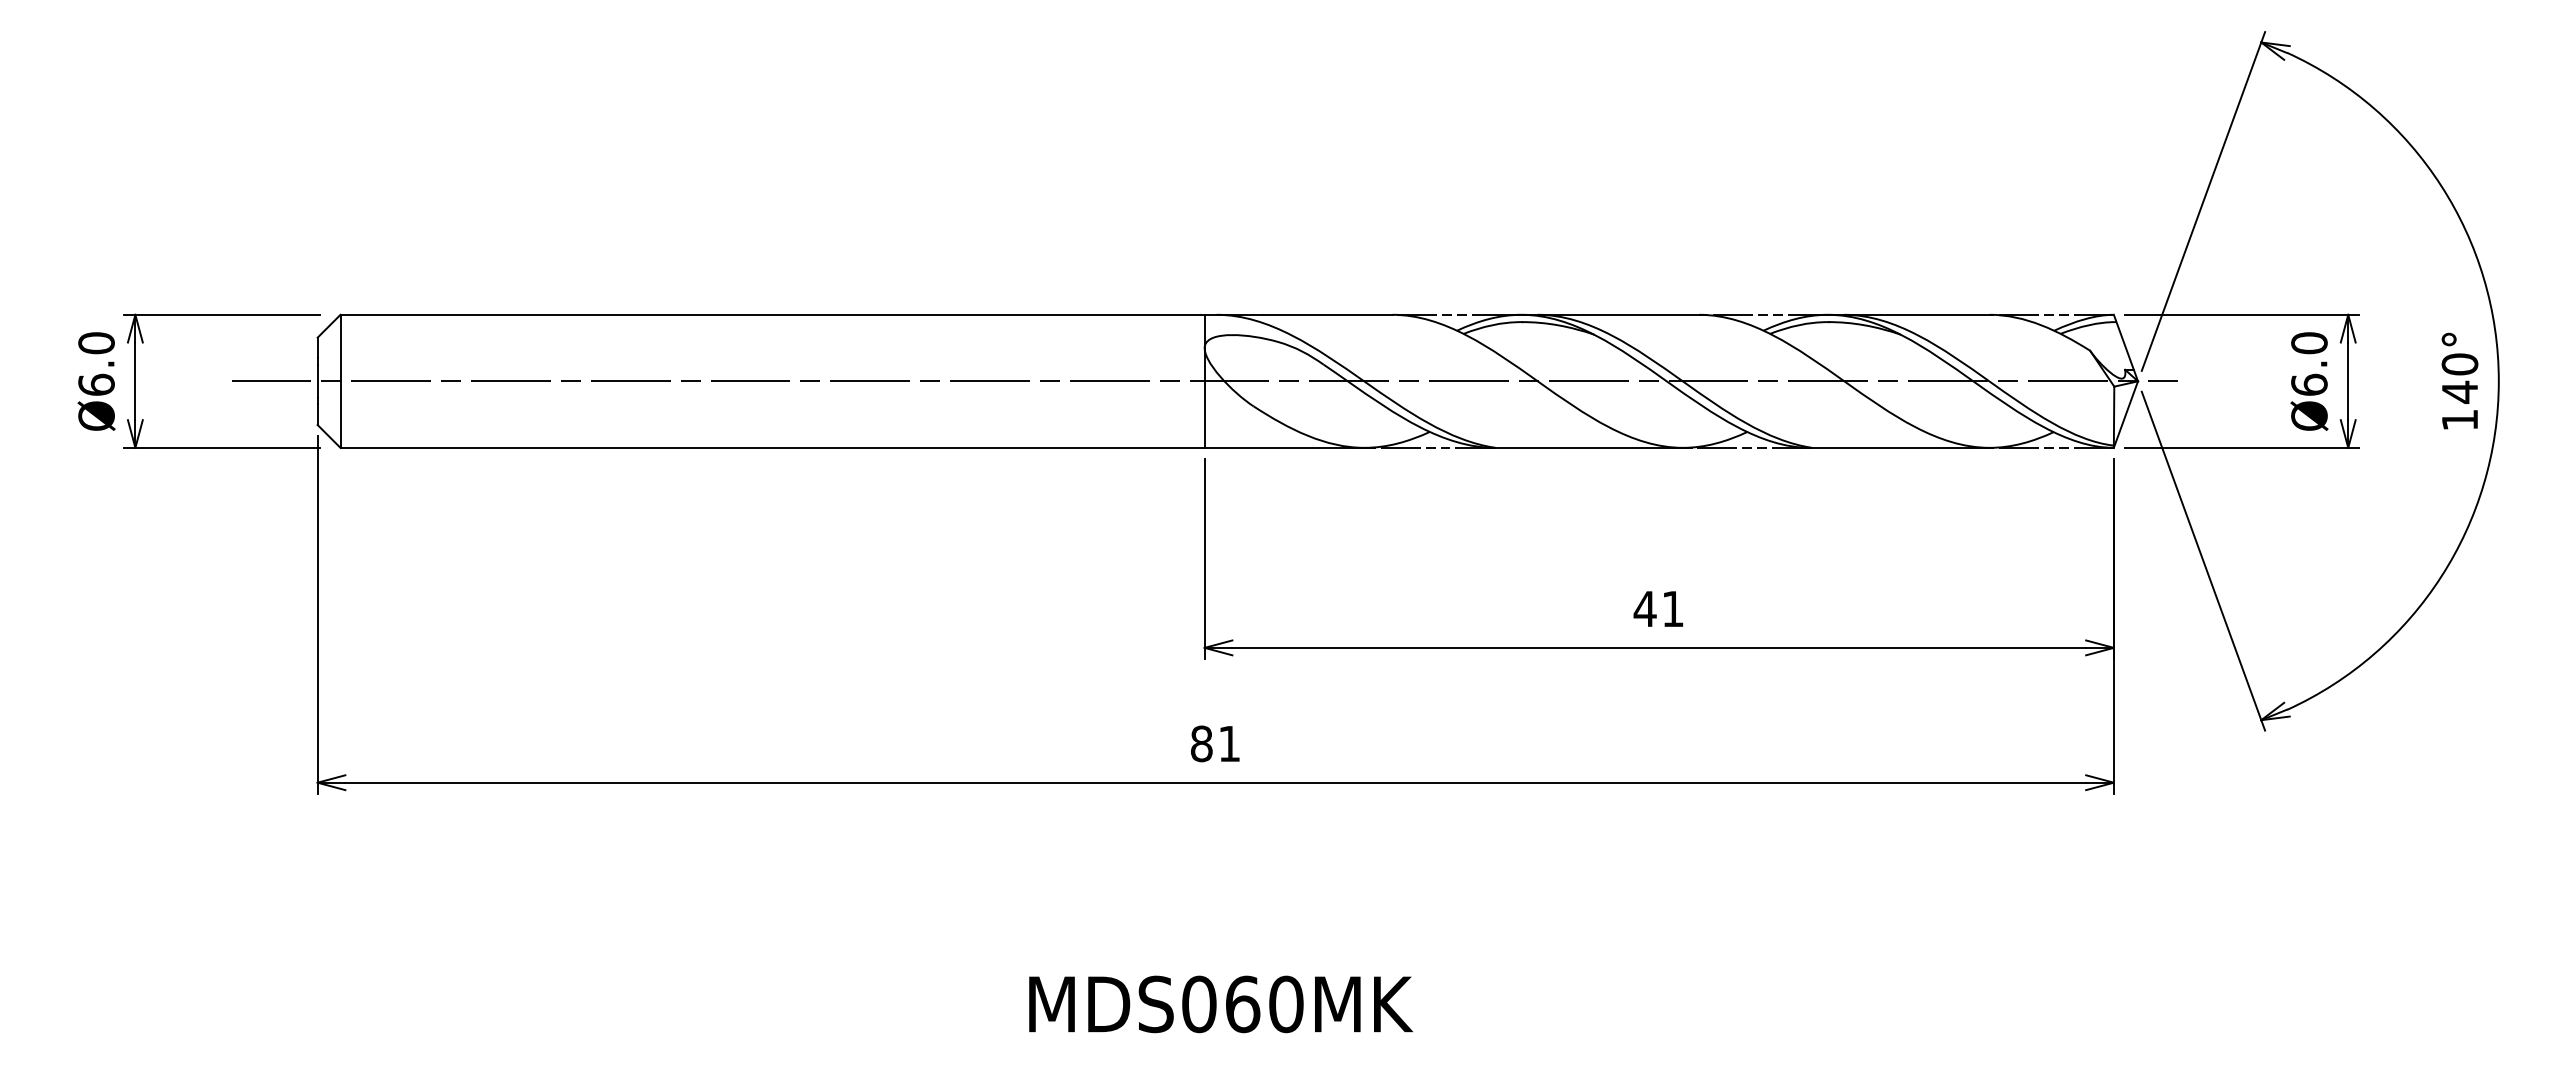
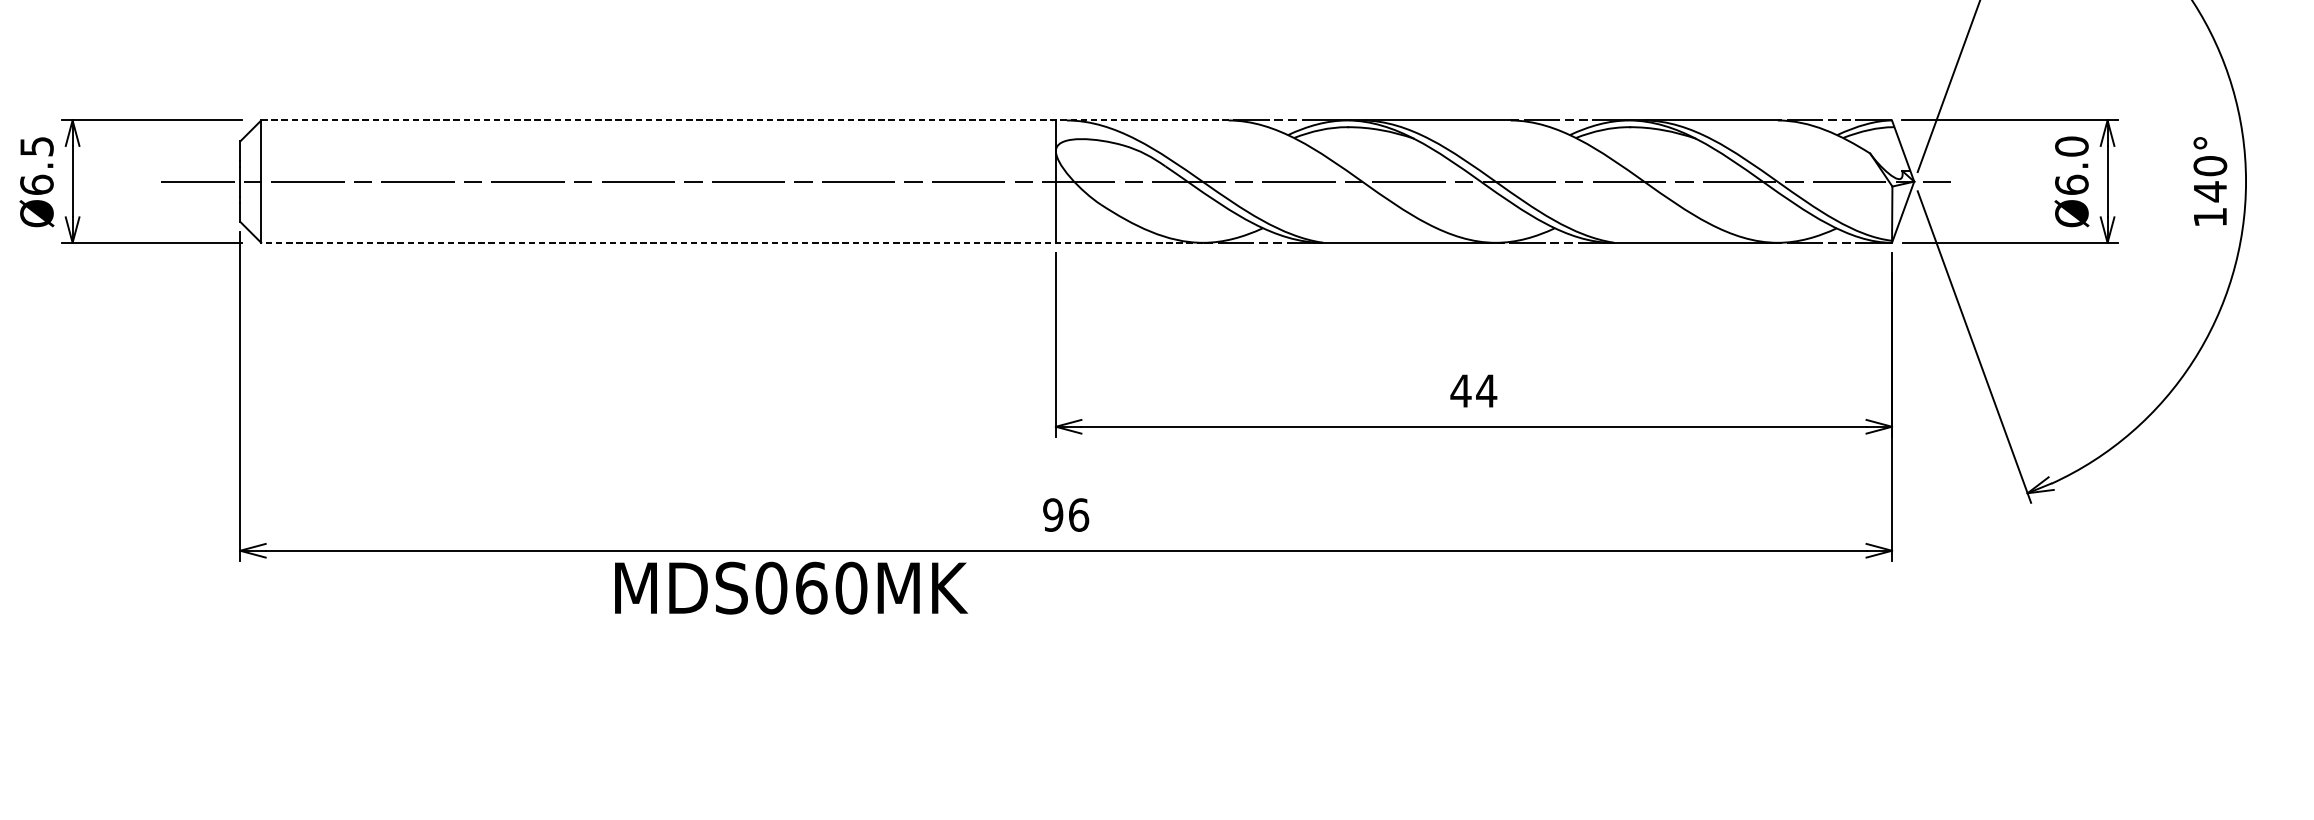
line: (866, 314) -> (744, 120), solid -> dashed
text: (96, 343) -> (36, 146), Ø6.0 -> Ø6.5
line: (852, 447) -> (732, 242), solid -> dashed
text: (1672, 608) -> (1486, 390), 41 -> 44
text: (1215, 743) -> (1065, 514), 81 -> 96
text: (1221, 1004) -> (791, 588), moved

